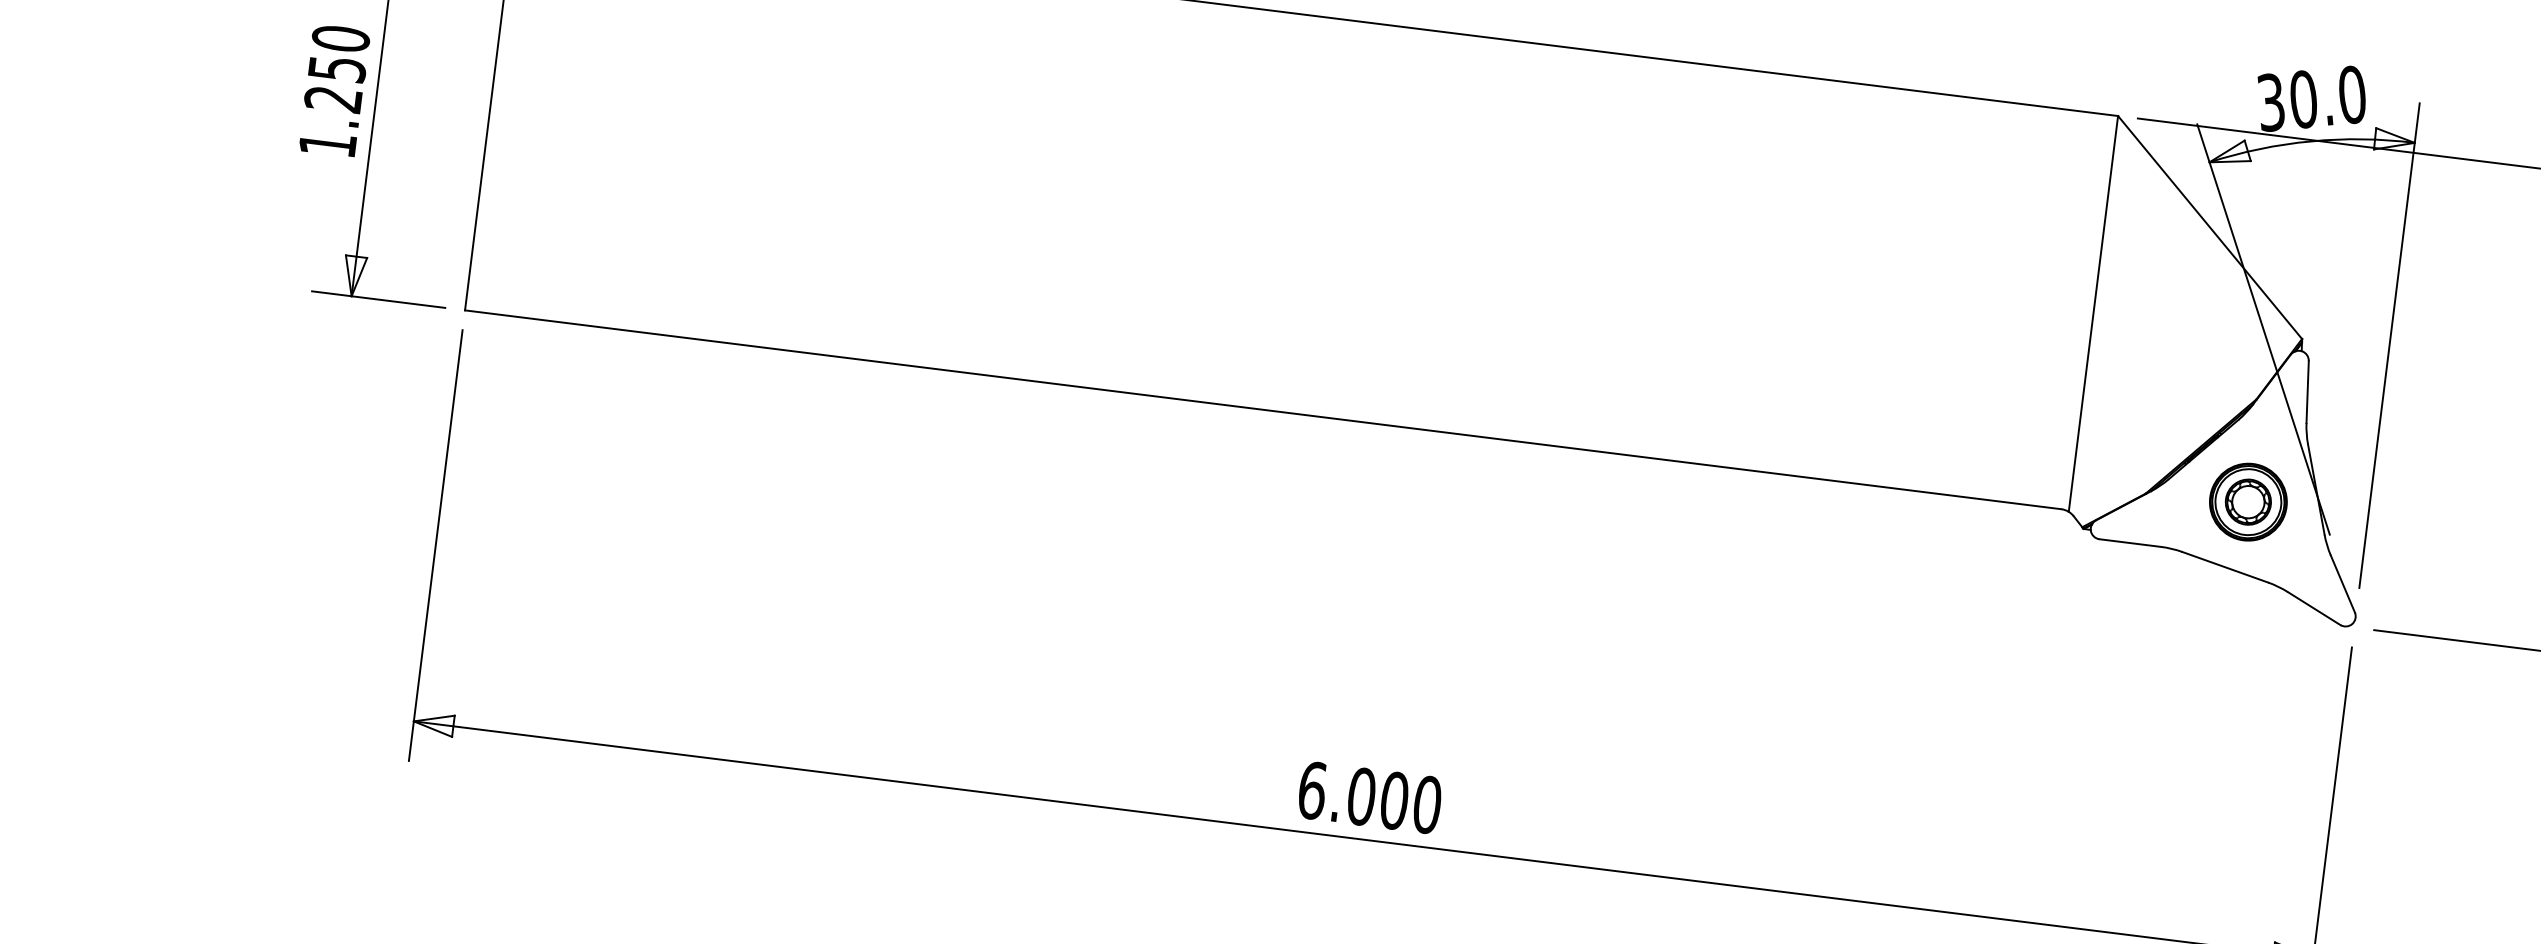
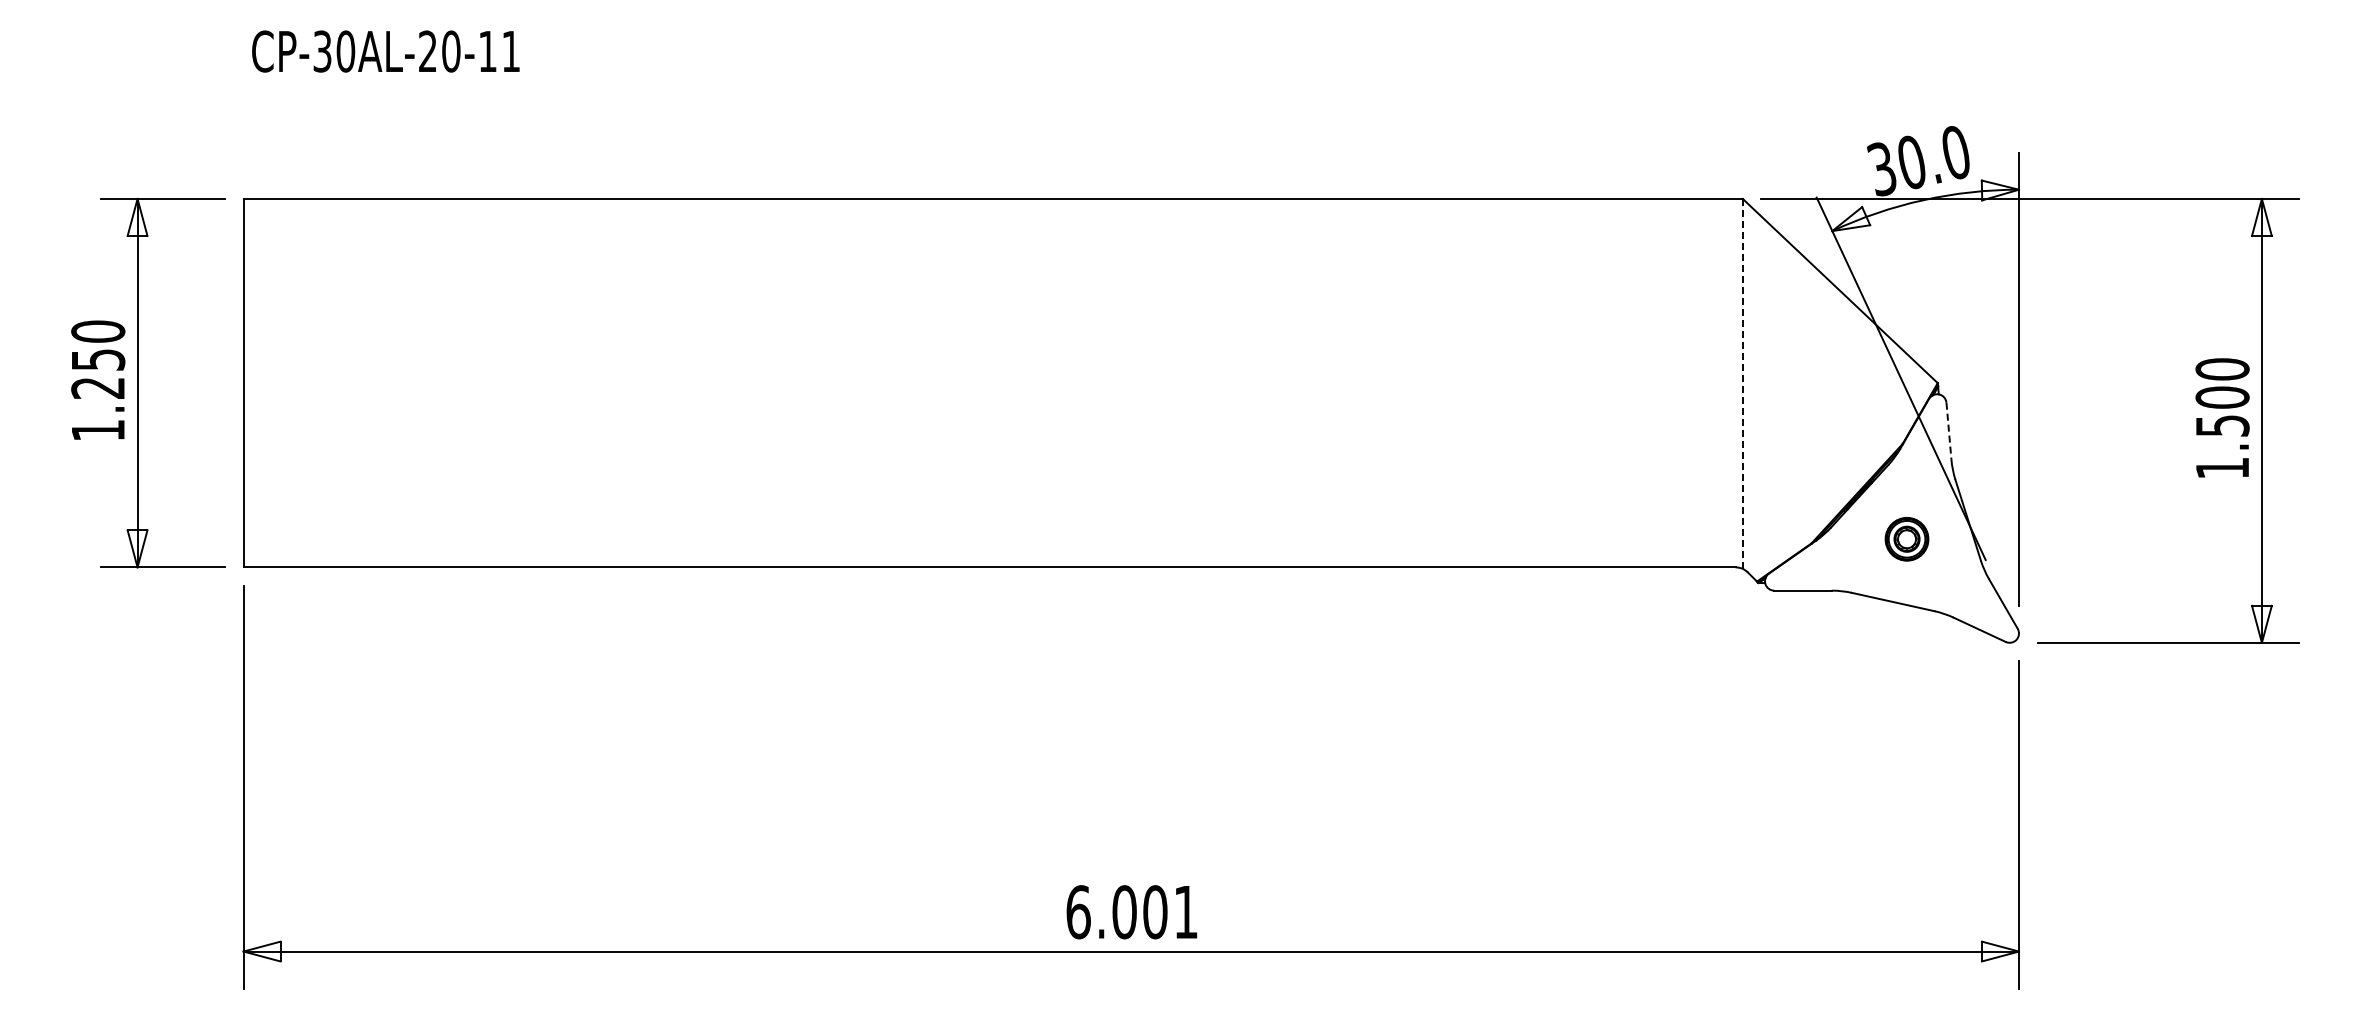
line: (2093, 313) -> (1742, 383), solid -> dashed
line: (2307, 392) -> (1948, 431), solid -> dashed
part: (2247, 501) -> (1906, 538), size x0.6
text: (1427, 805) -> (1186, 912), 6.000 -> 6.001

